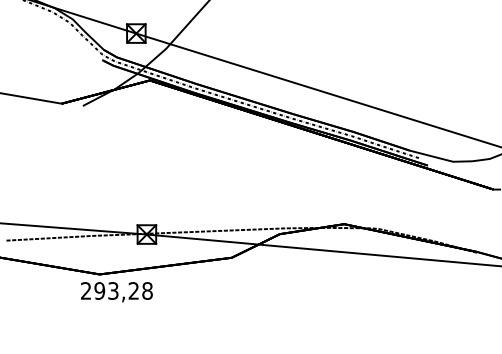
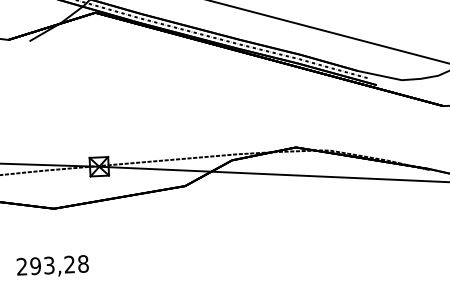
text: (116, 292) -> (52, 266), moved

